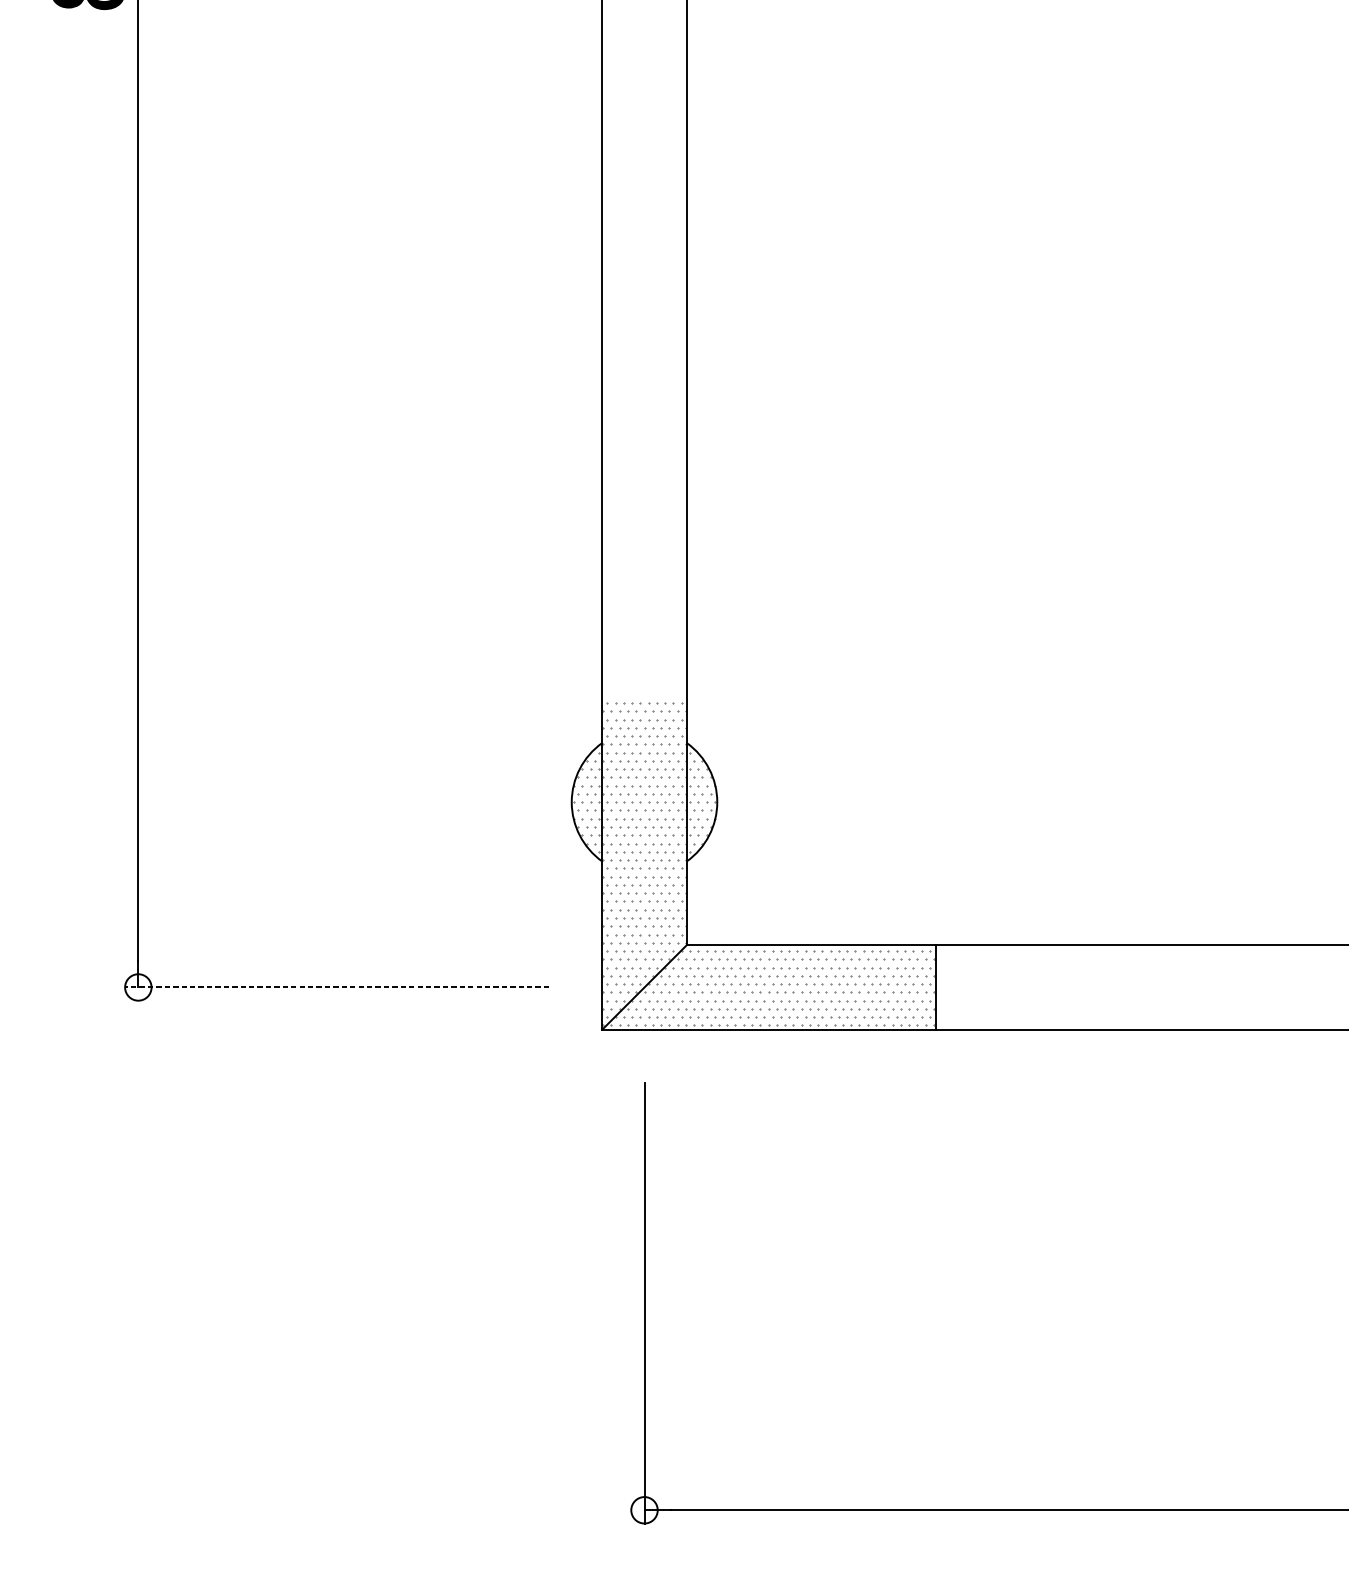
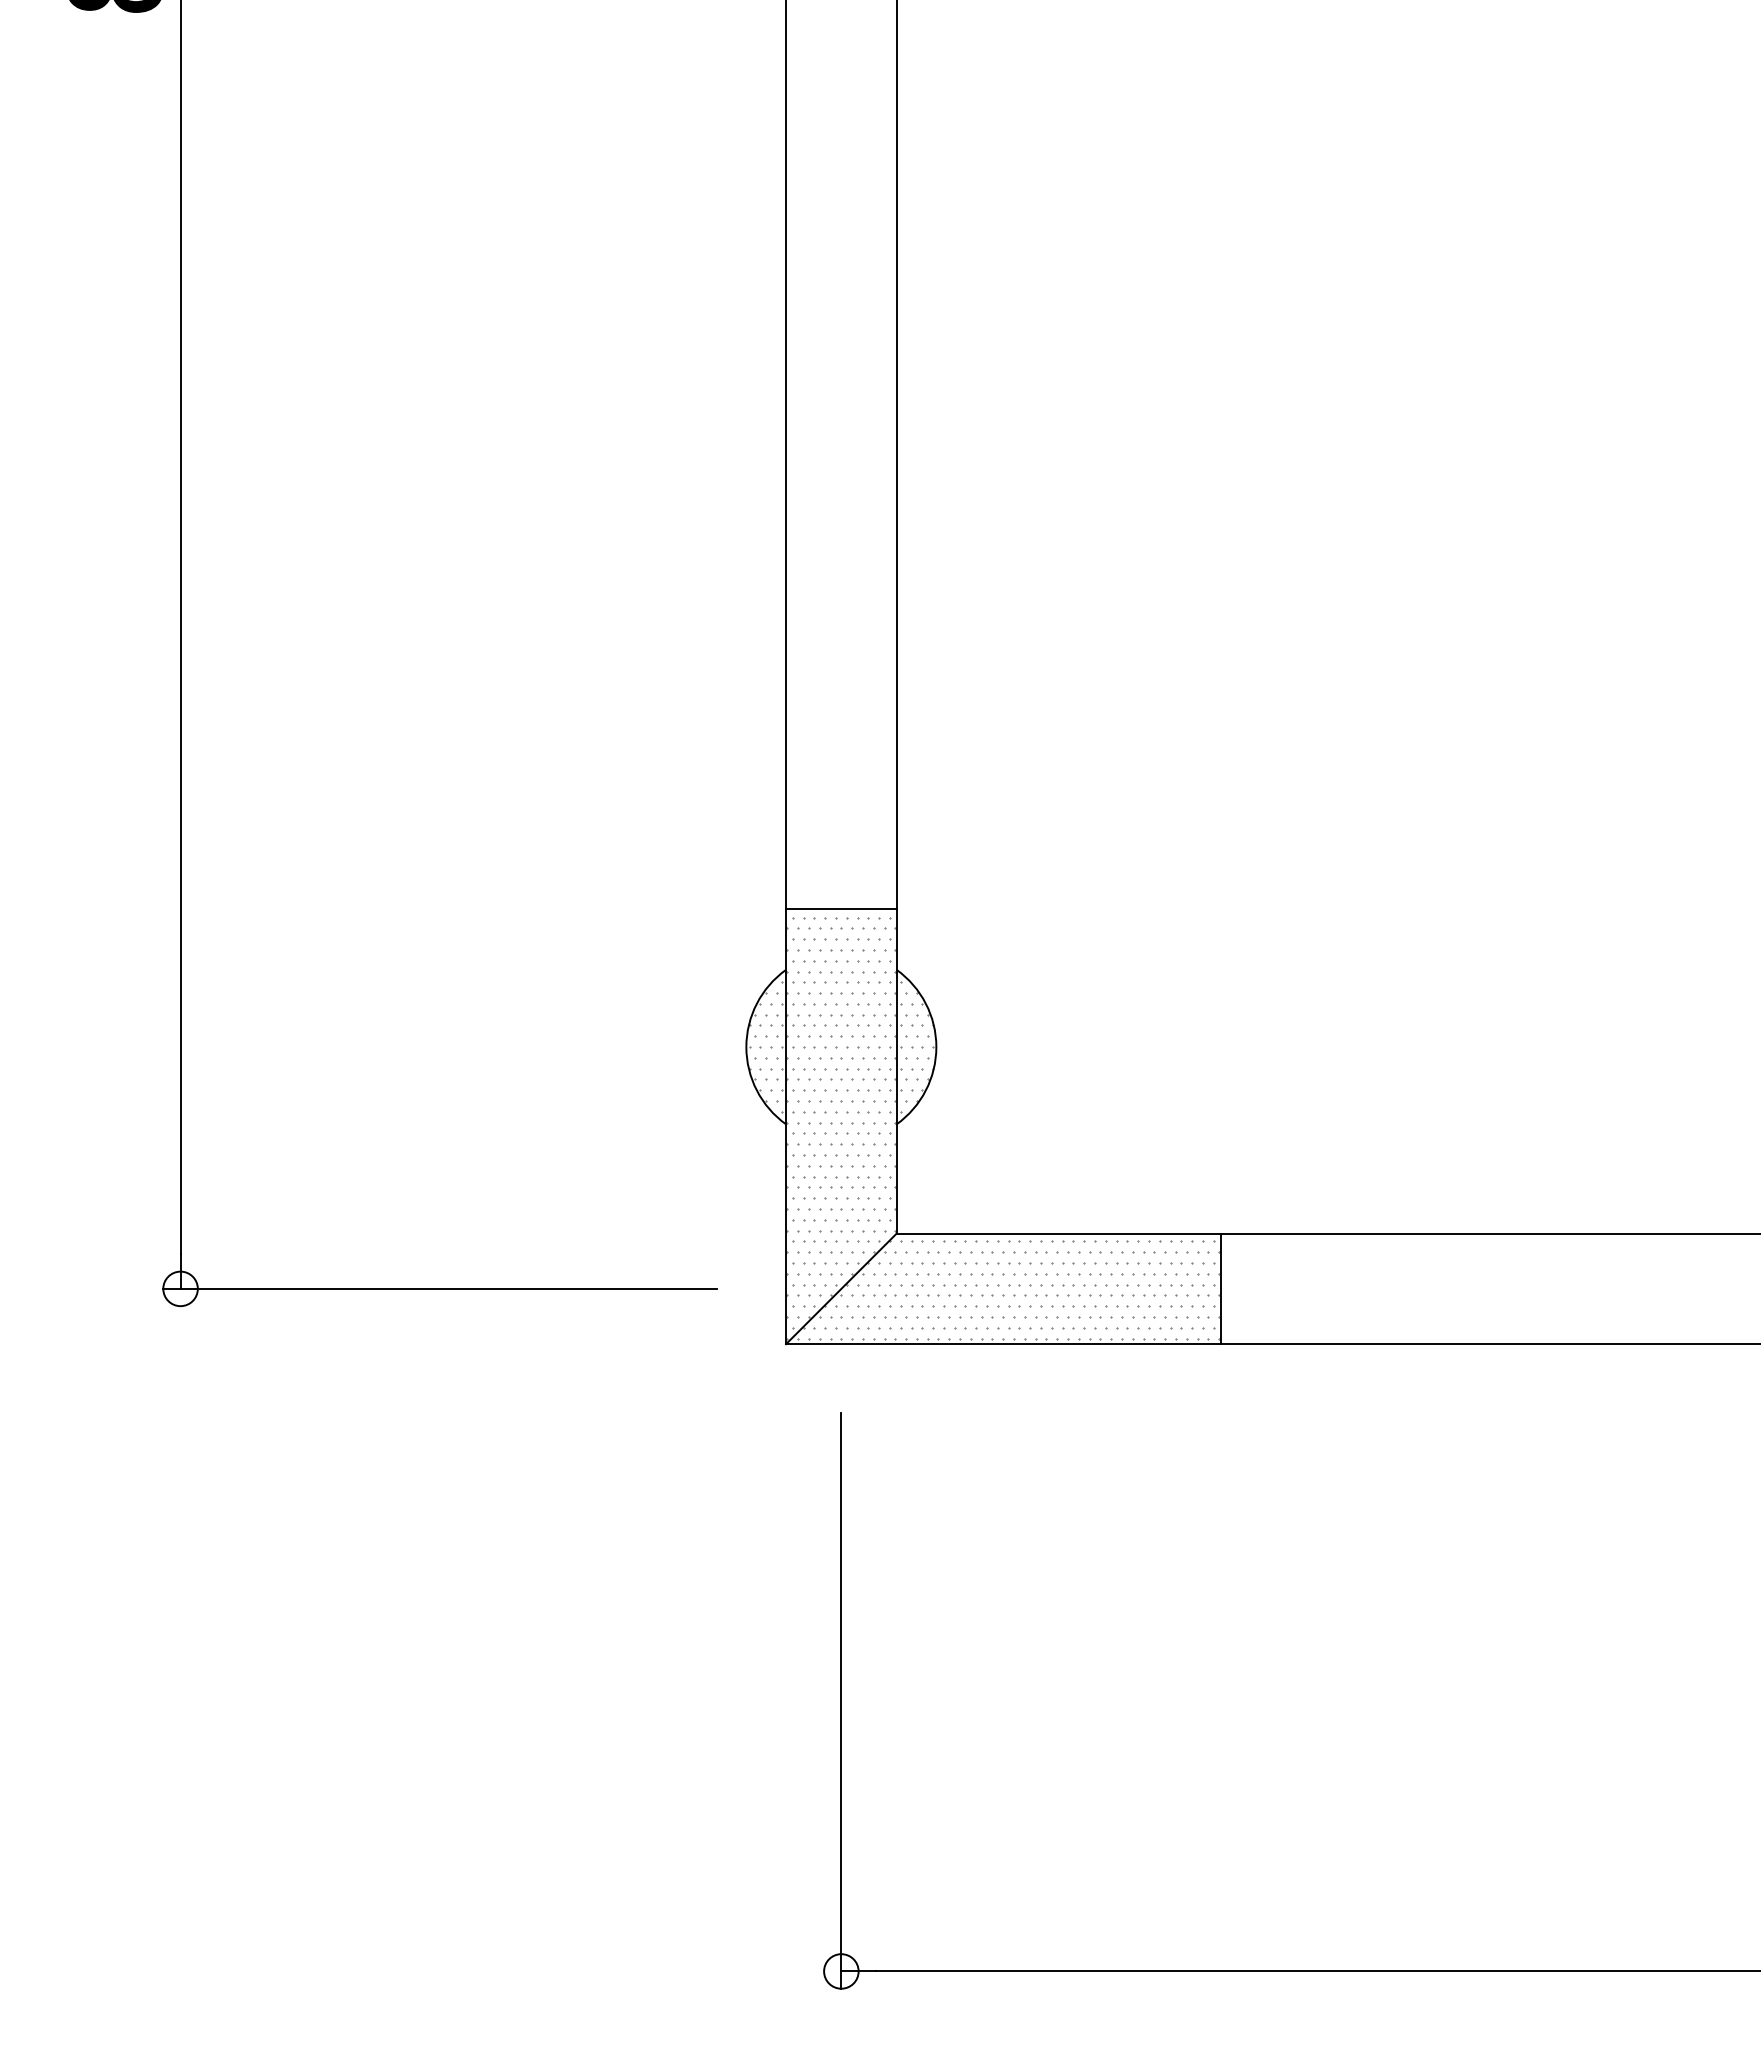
line: (644, 696) -> (841, 908), added
line: (337, 987) -> (440, 1288), dashed -> solid

